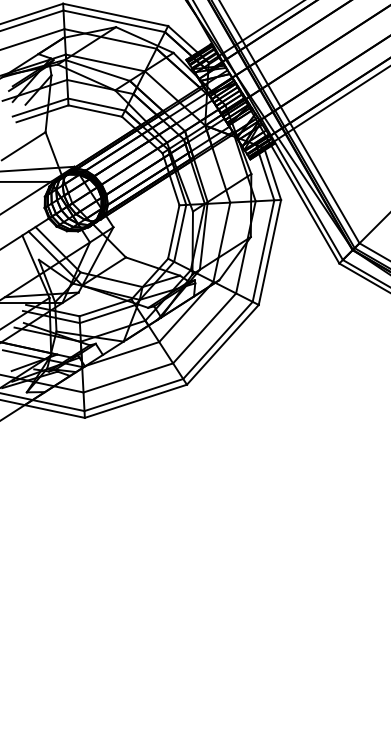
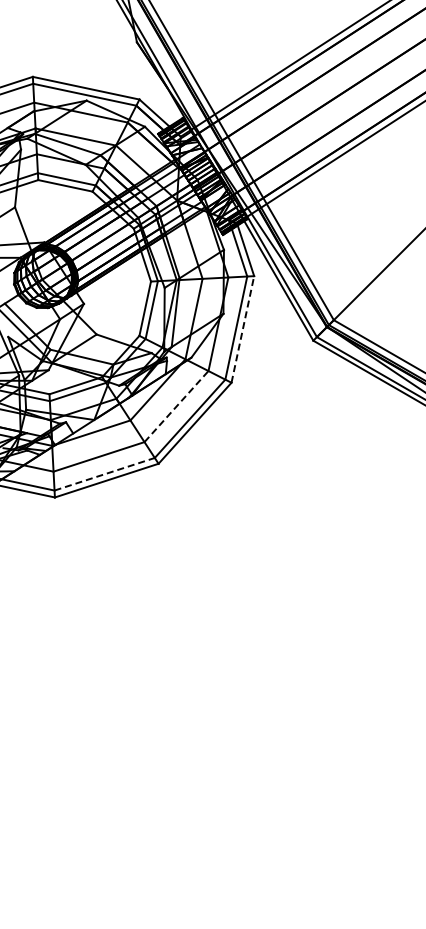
line: (269, 252) -> (242, 329), solid -> dashed
line: (204, 328) -> (176, 406), solid -> dashed
line: (133, 395) -> (104, 474), solid -> dashed

